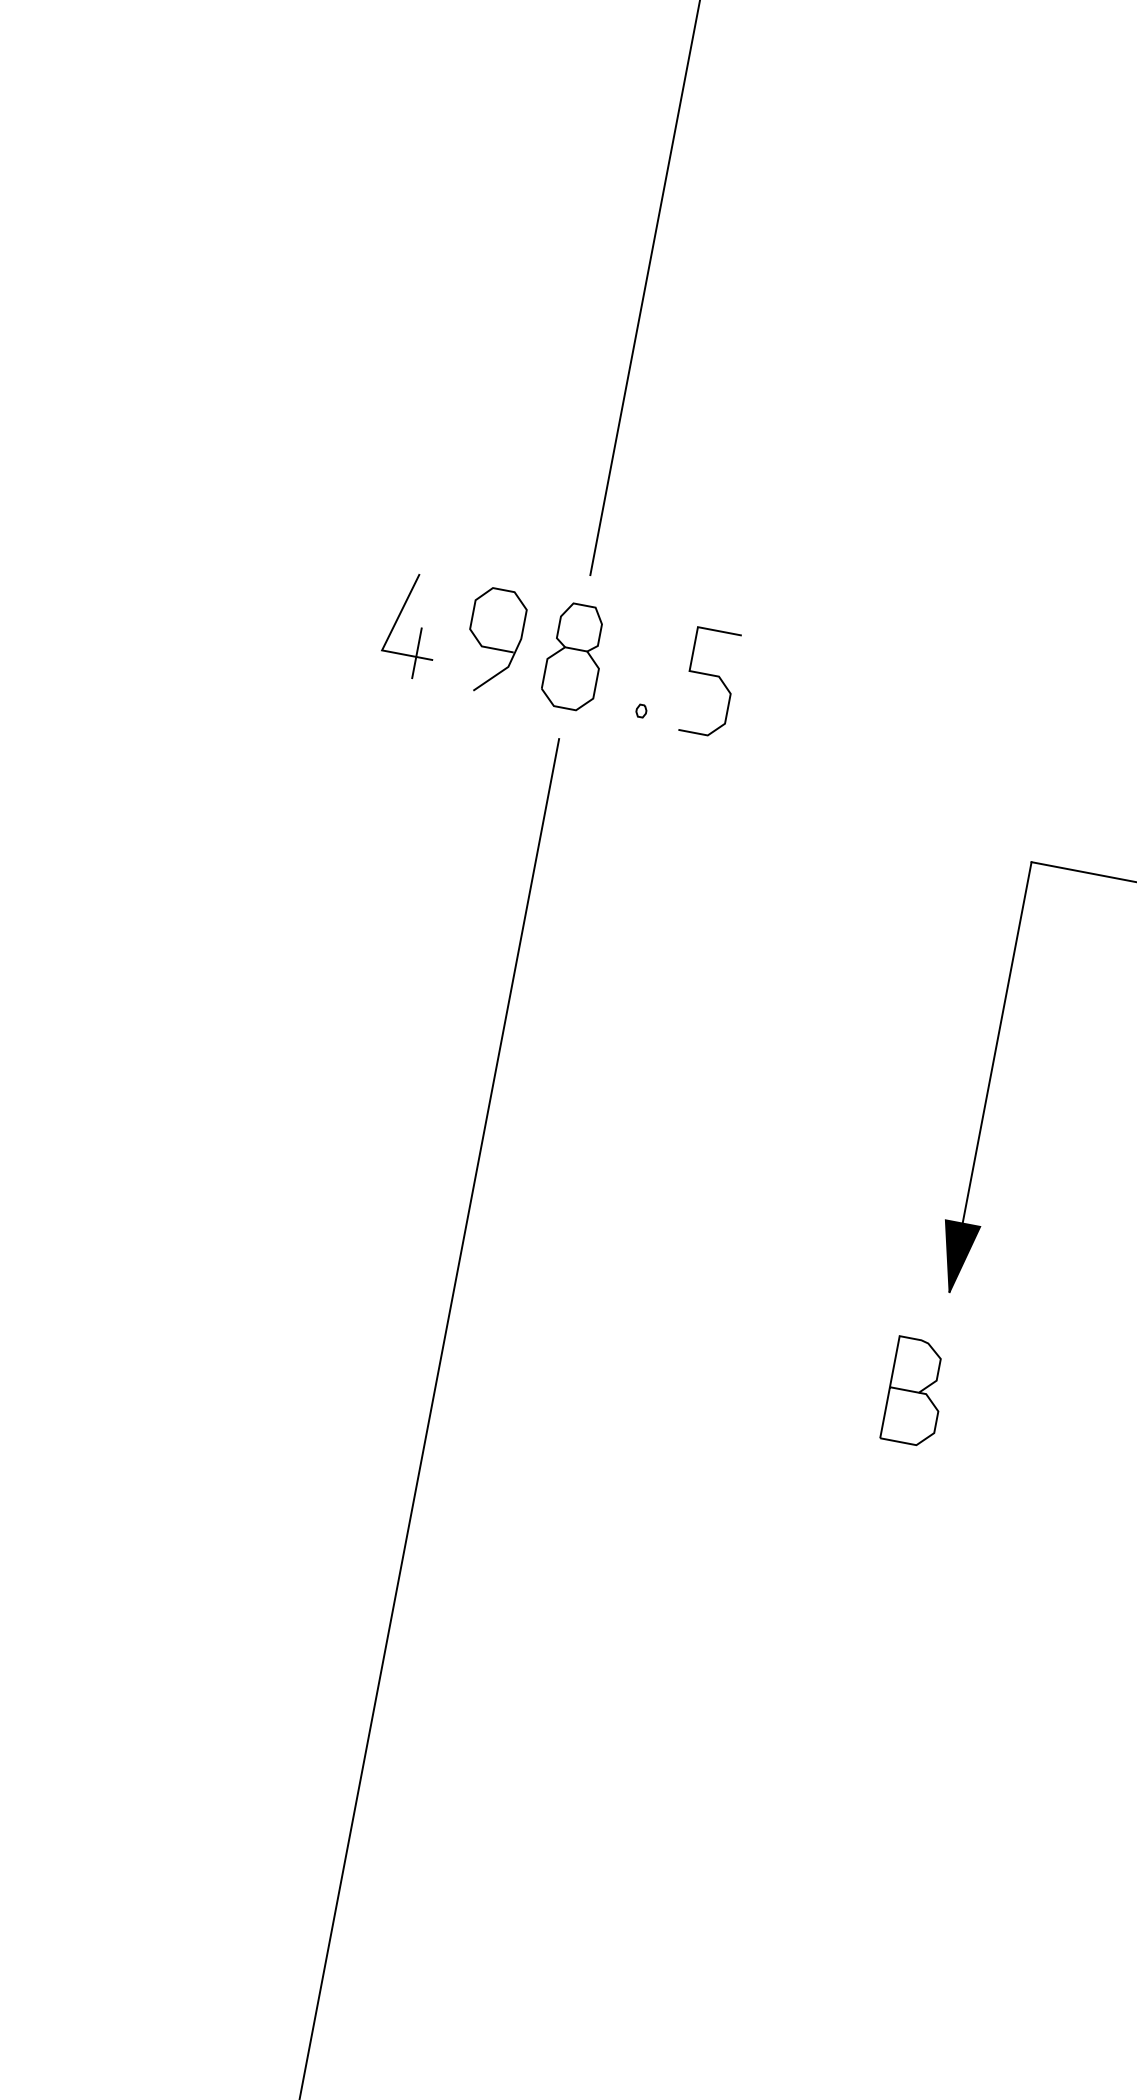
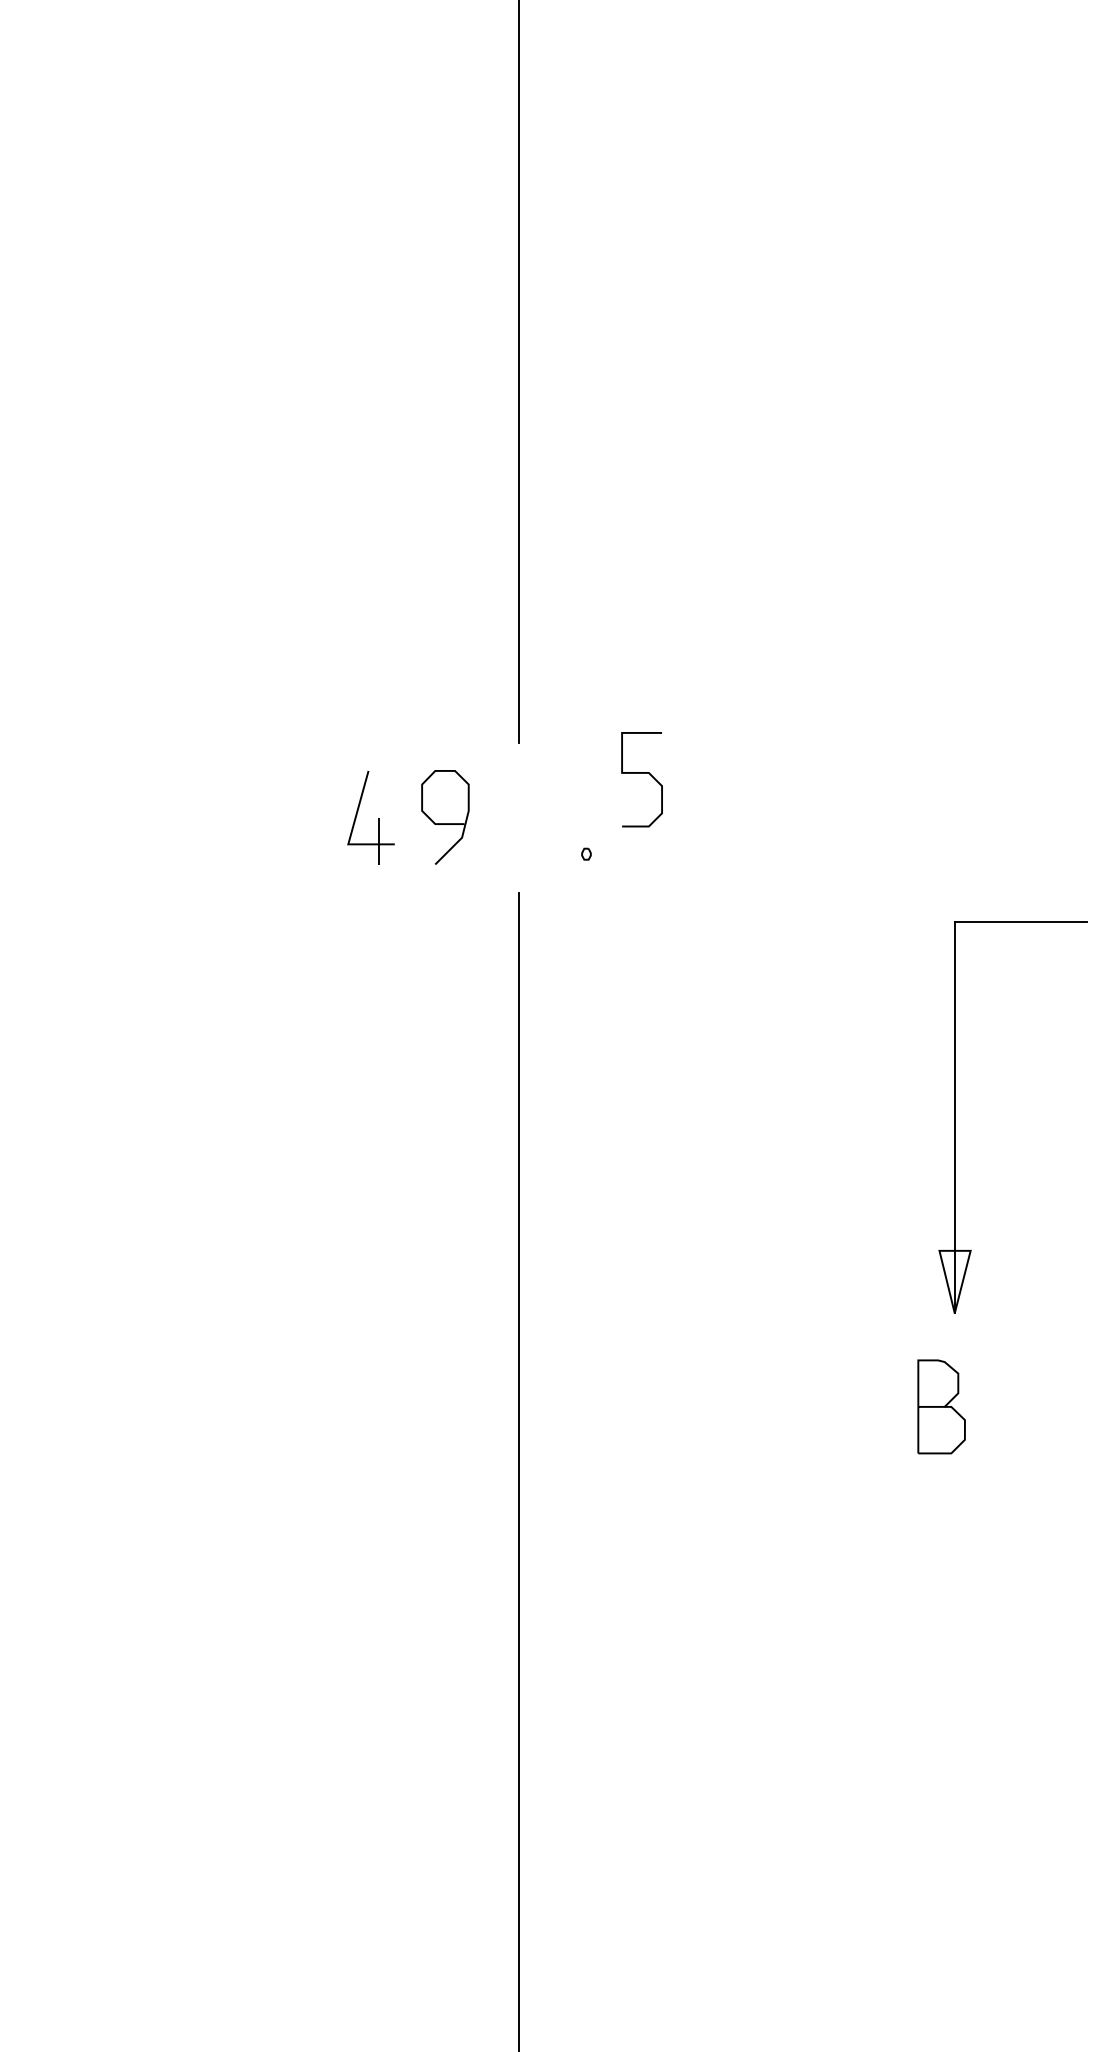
part: (574, 656) -> (518, 817), removed
curve: (710, 675) -> (641, 773), moved
fill: (955, 1257) -> (954, 1281), removed

